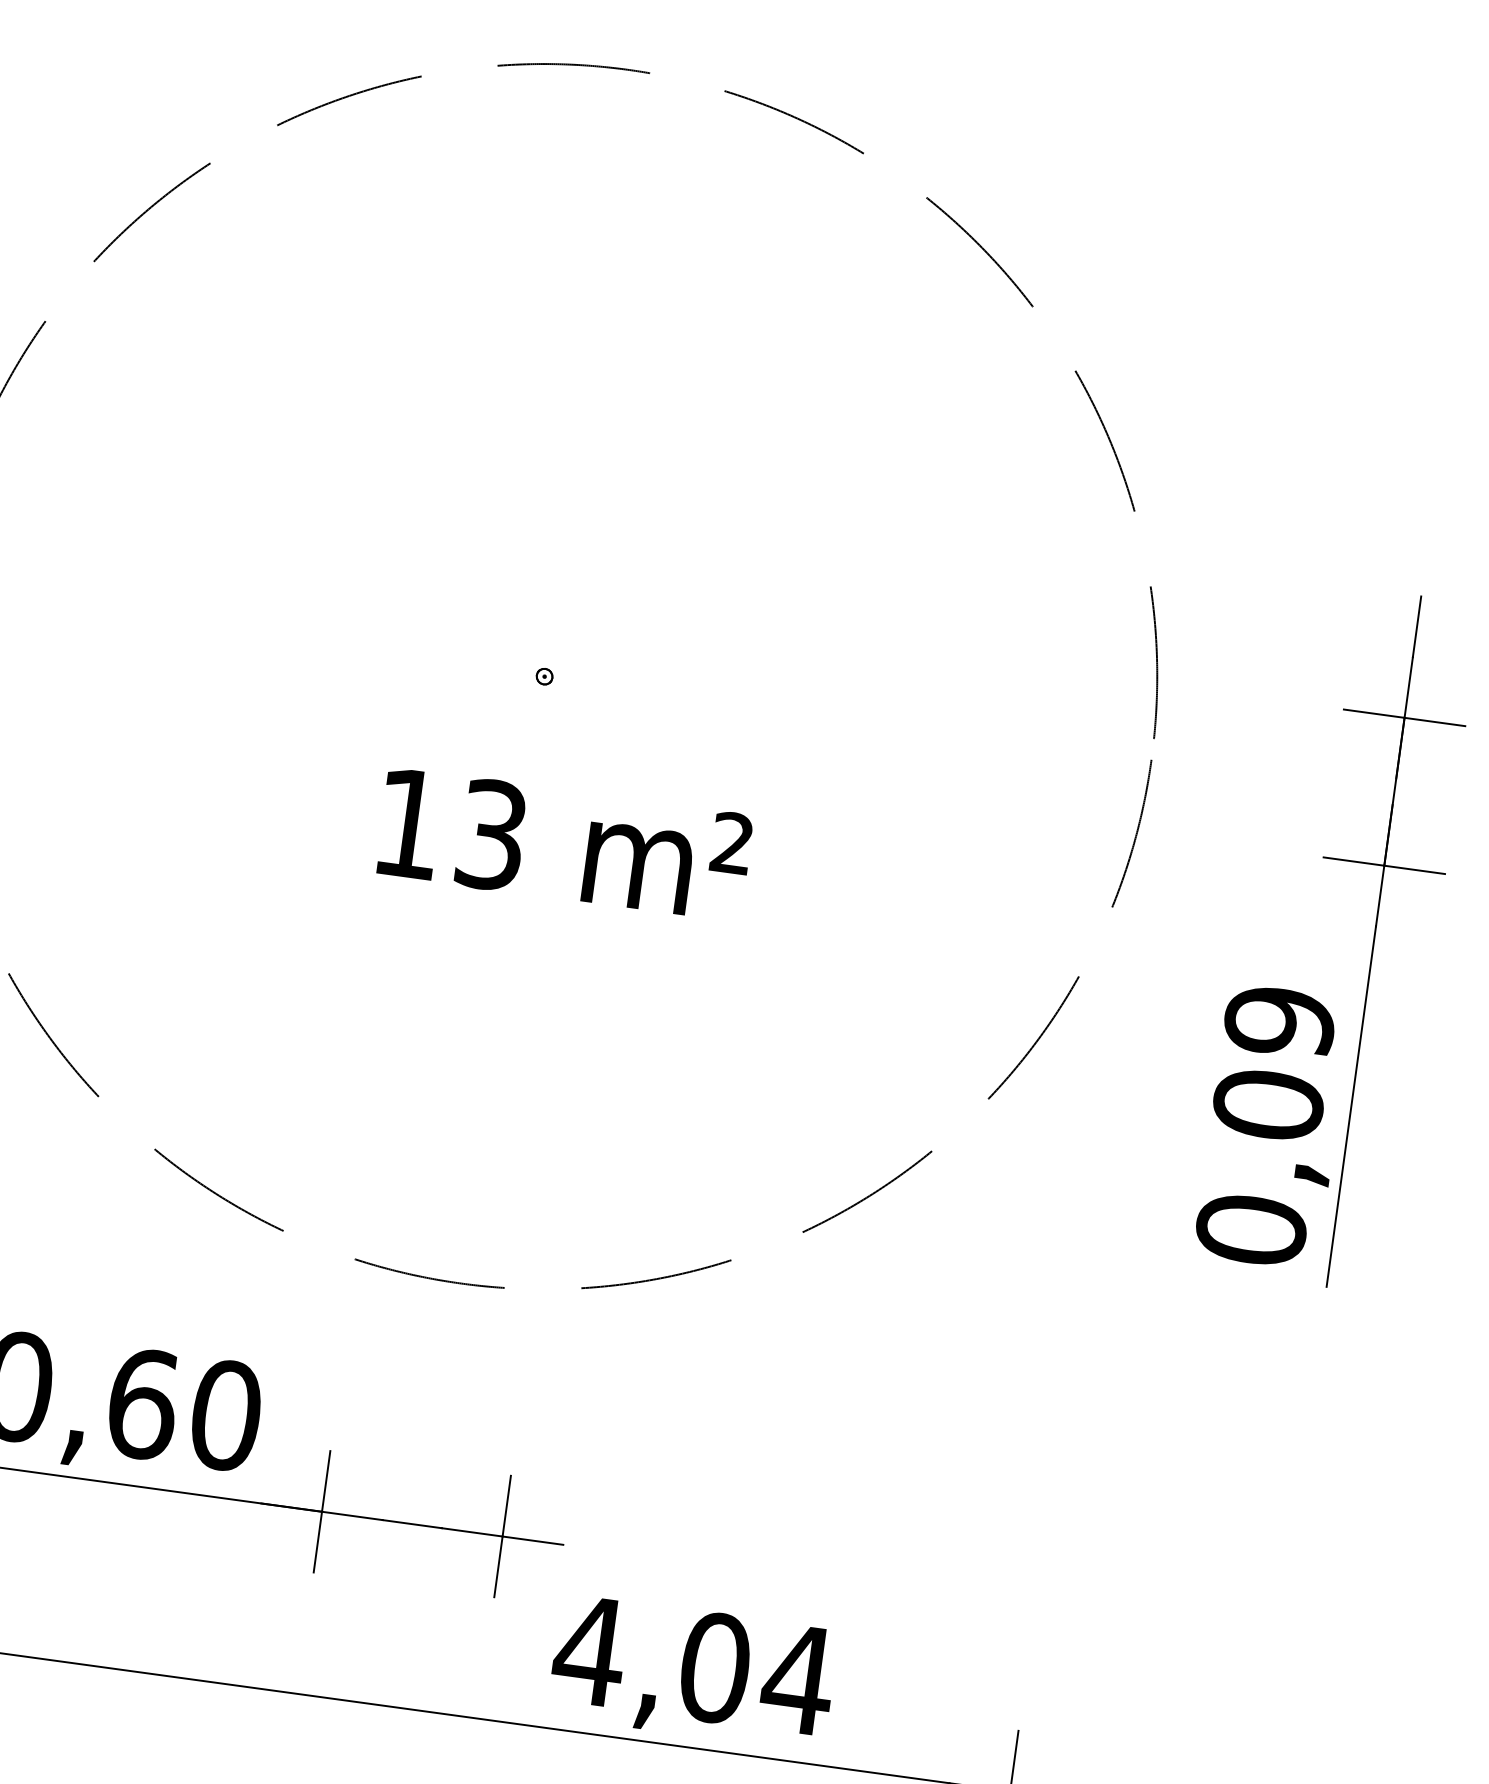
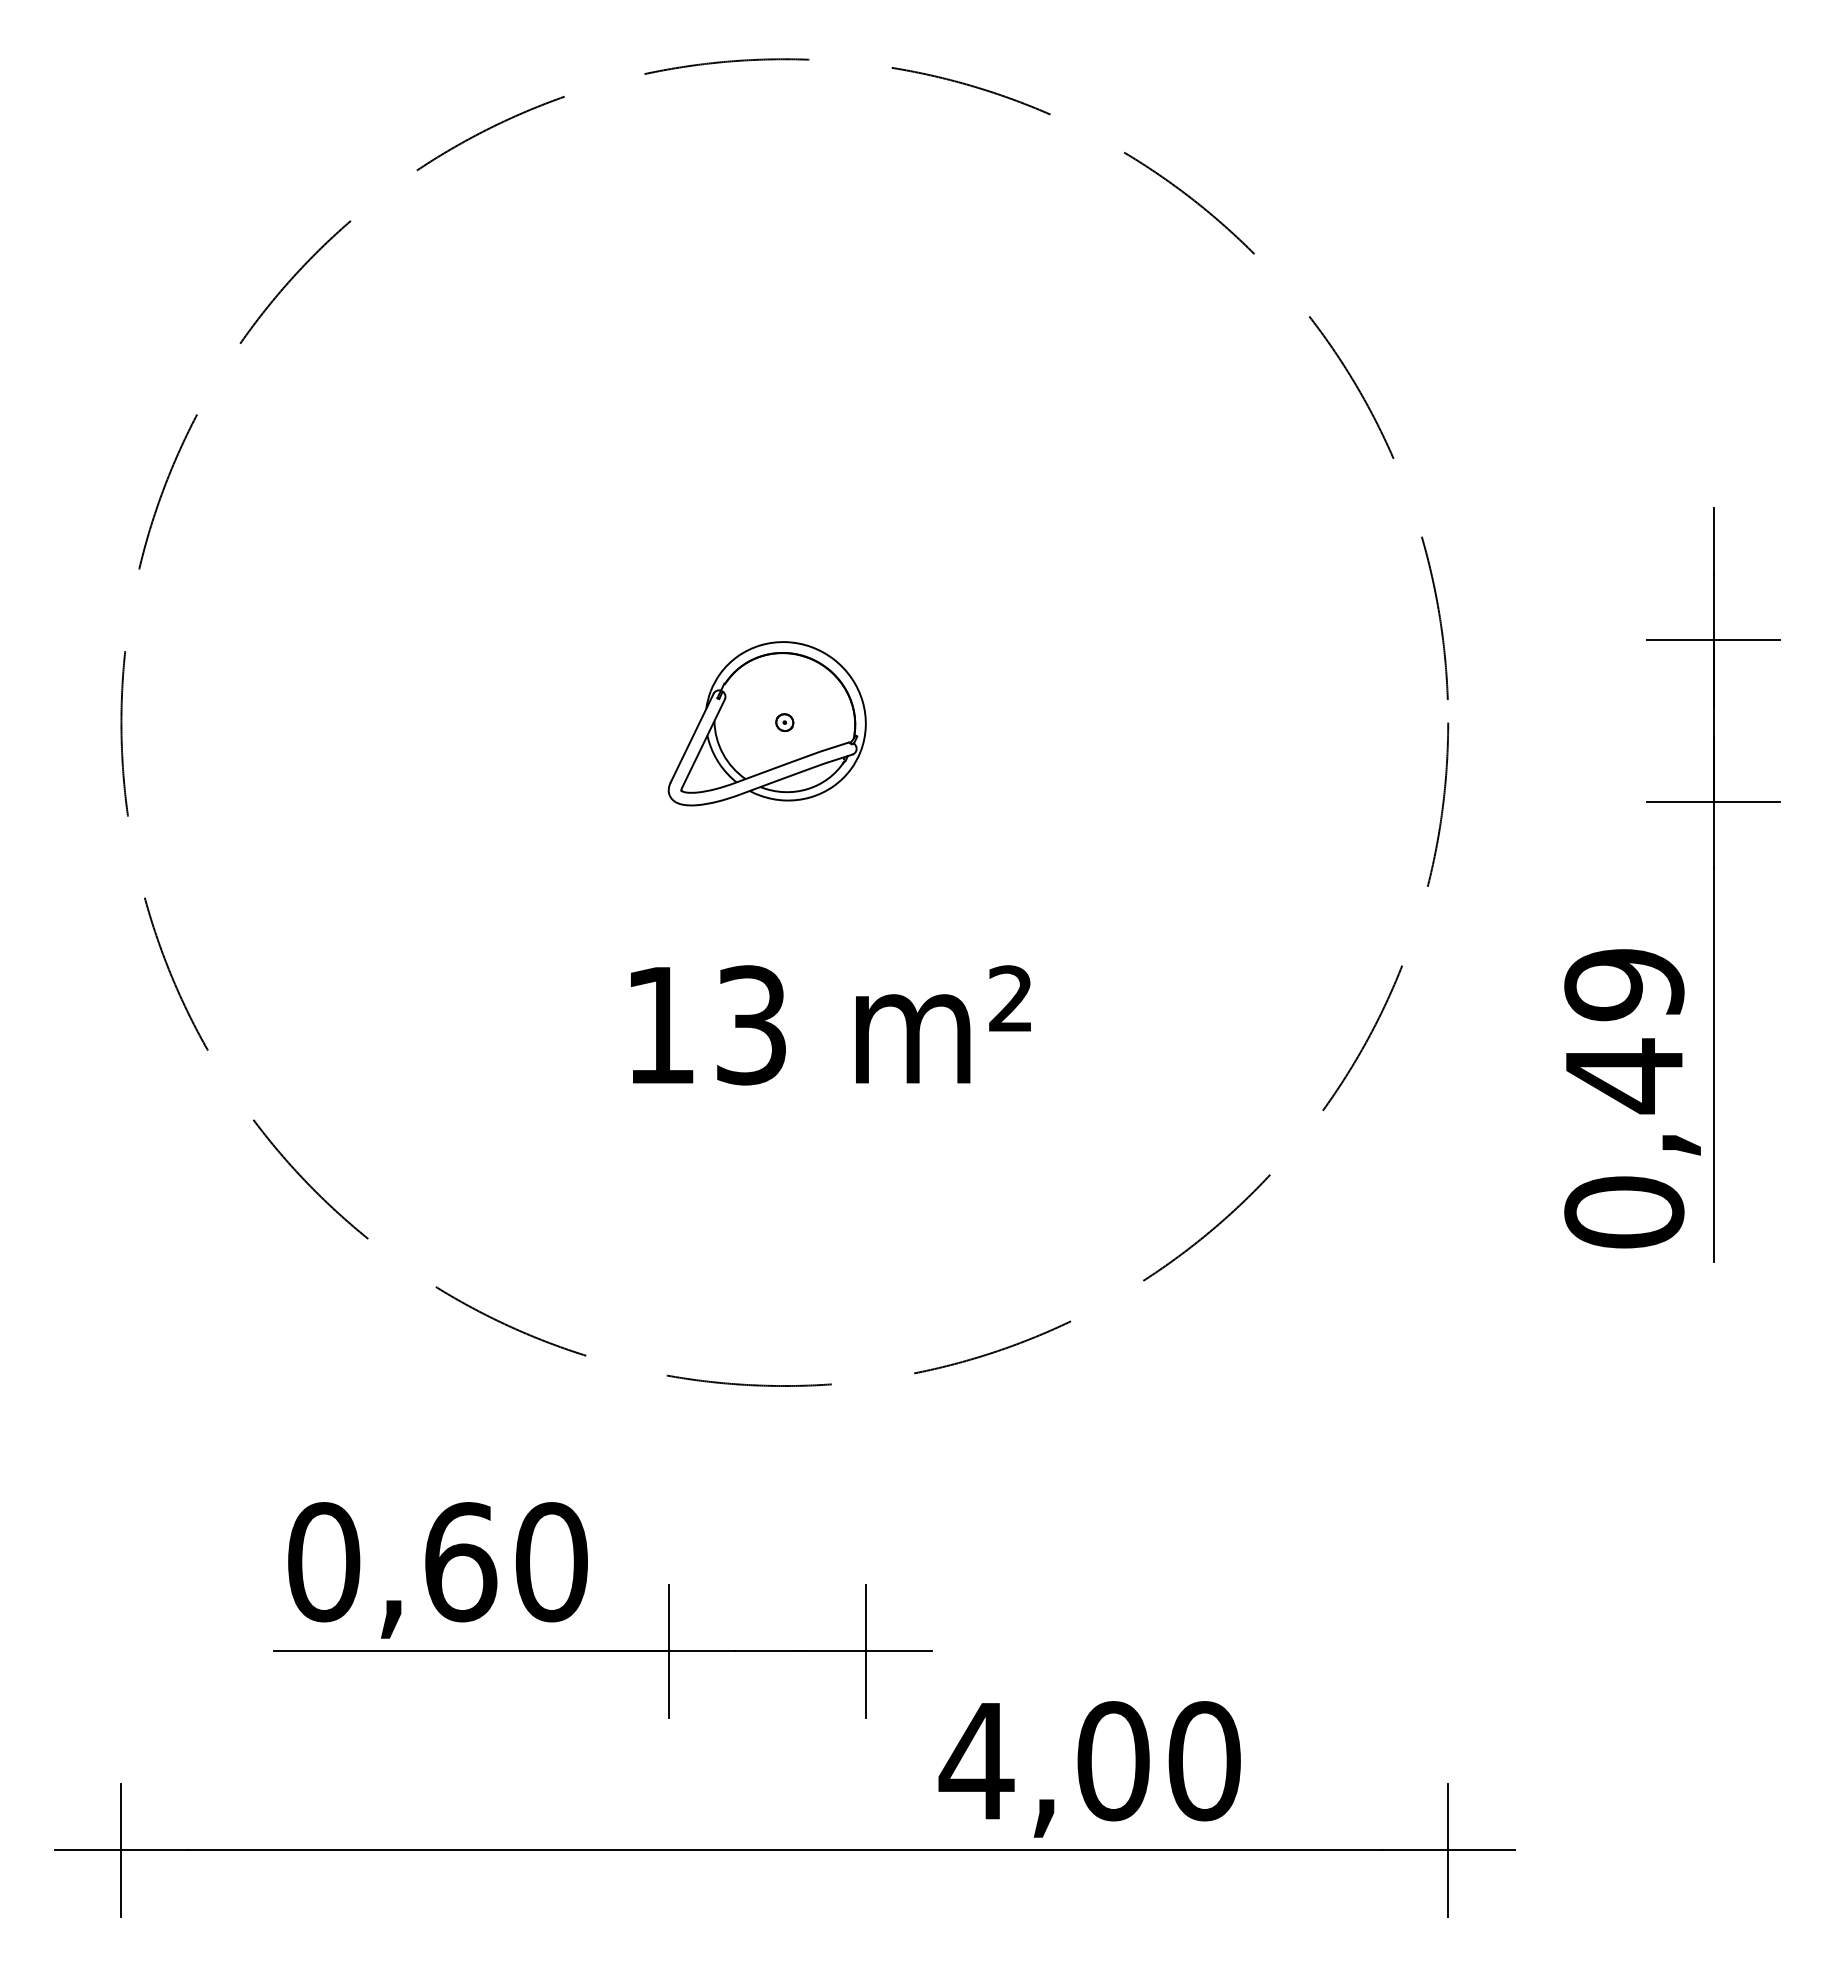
part: (527, 675) -> (766, 723), added
text: (564, 845) -> (830, 1025), moved
text: (1268, 1105) -> (1624, 1076), 0,09 -> 0,49
text: (798, 1679) -> (1204, 1761), 4,04 -> 4,00

